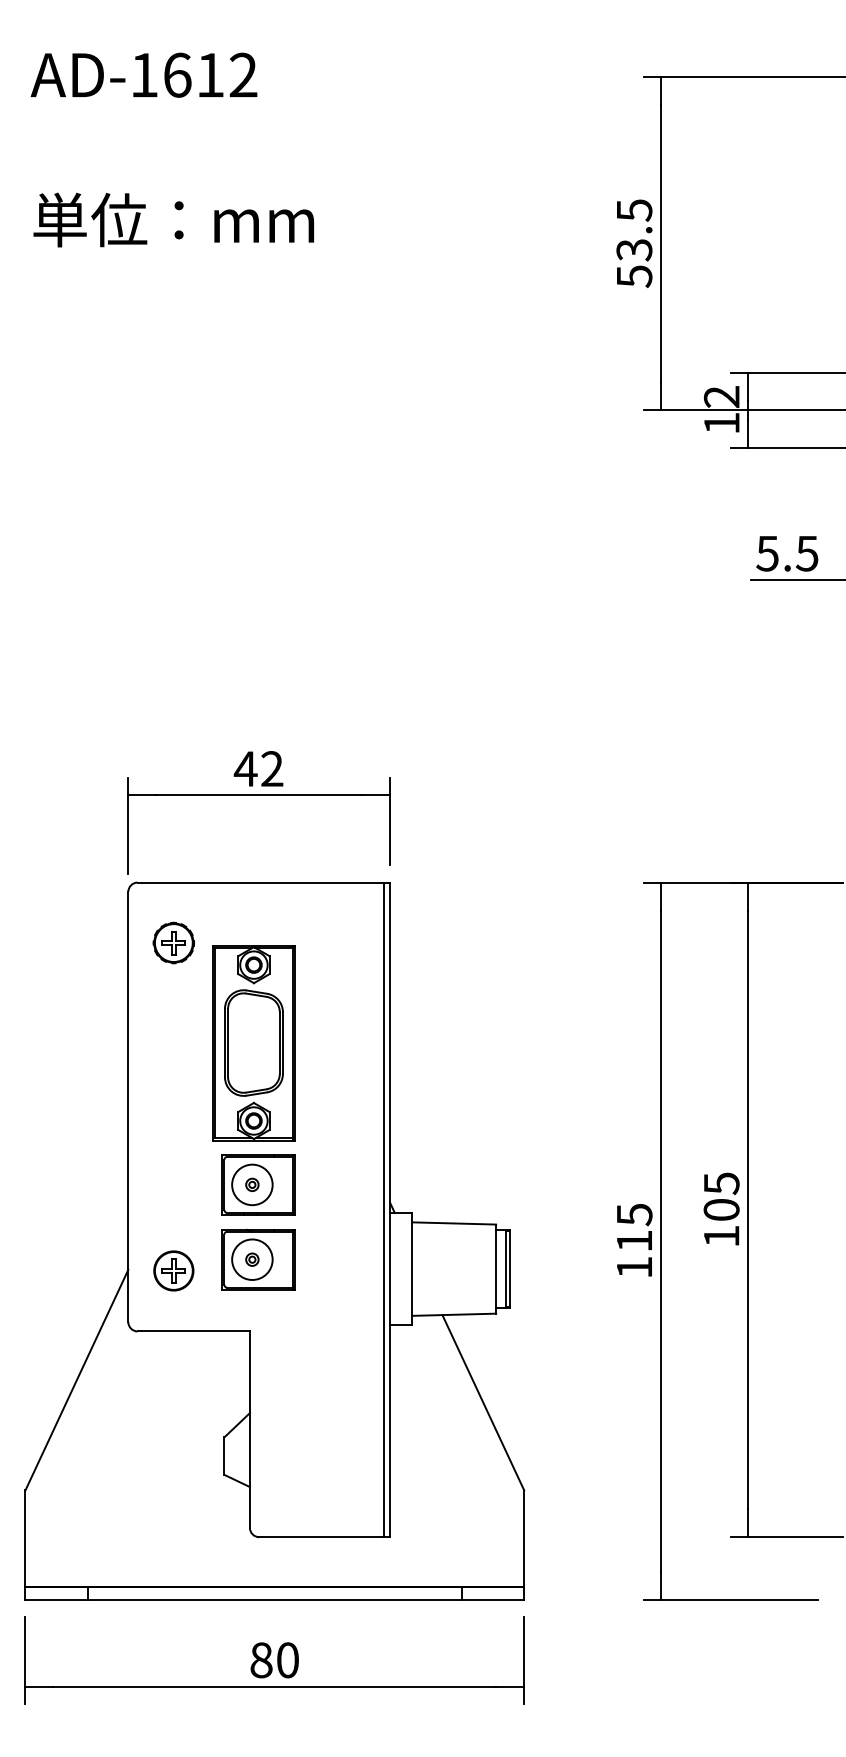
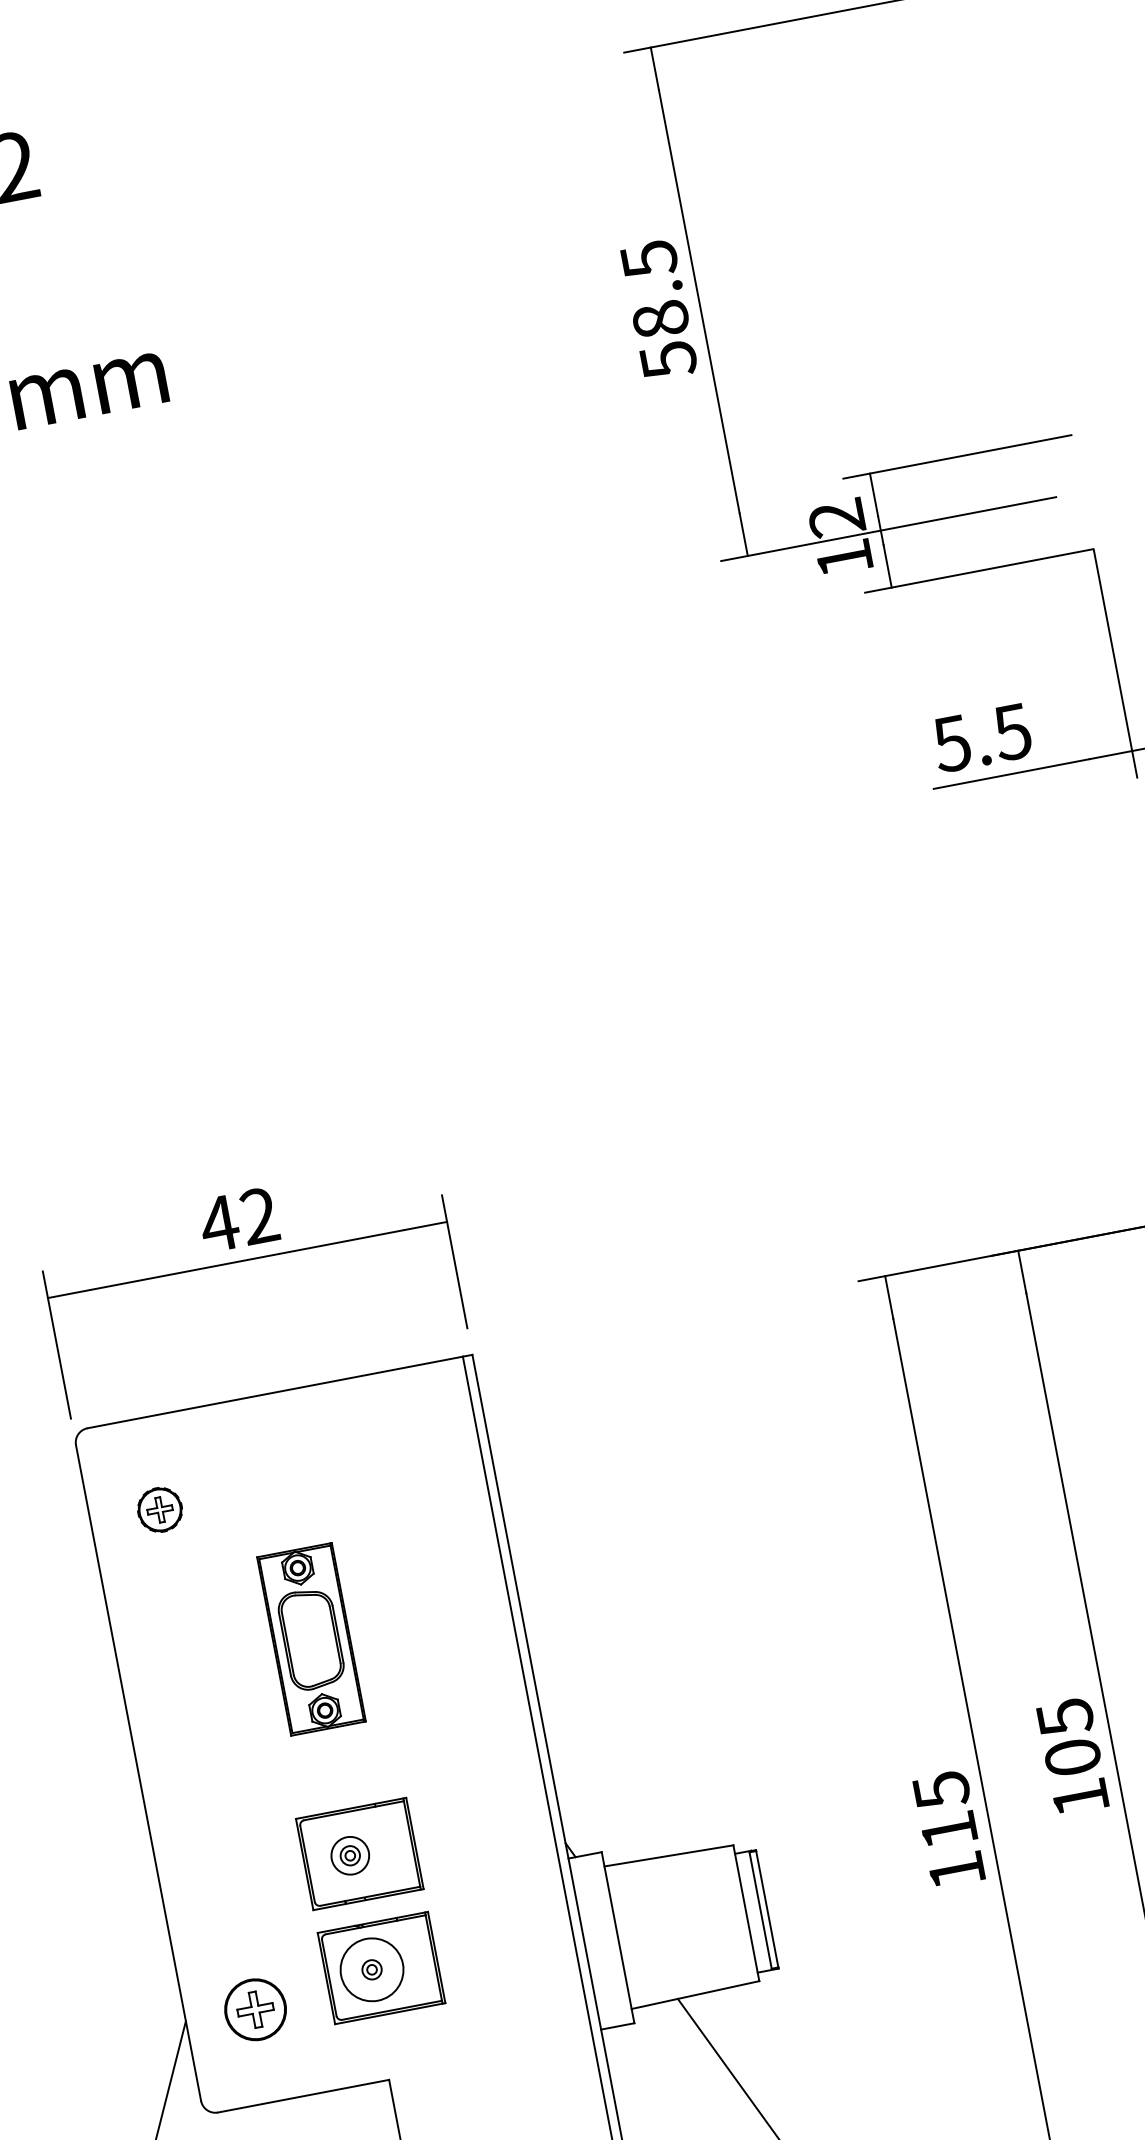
text: (634, 250) -> (661, 320), 53.5 -> 58.5
part: (173, 942) -> (159, 1509), size x0.7
part: (253, 1043) -> (310, 1639), size x0.6
circle: (252, 1184) -> (350, 1855), size x0.6

